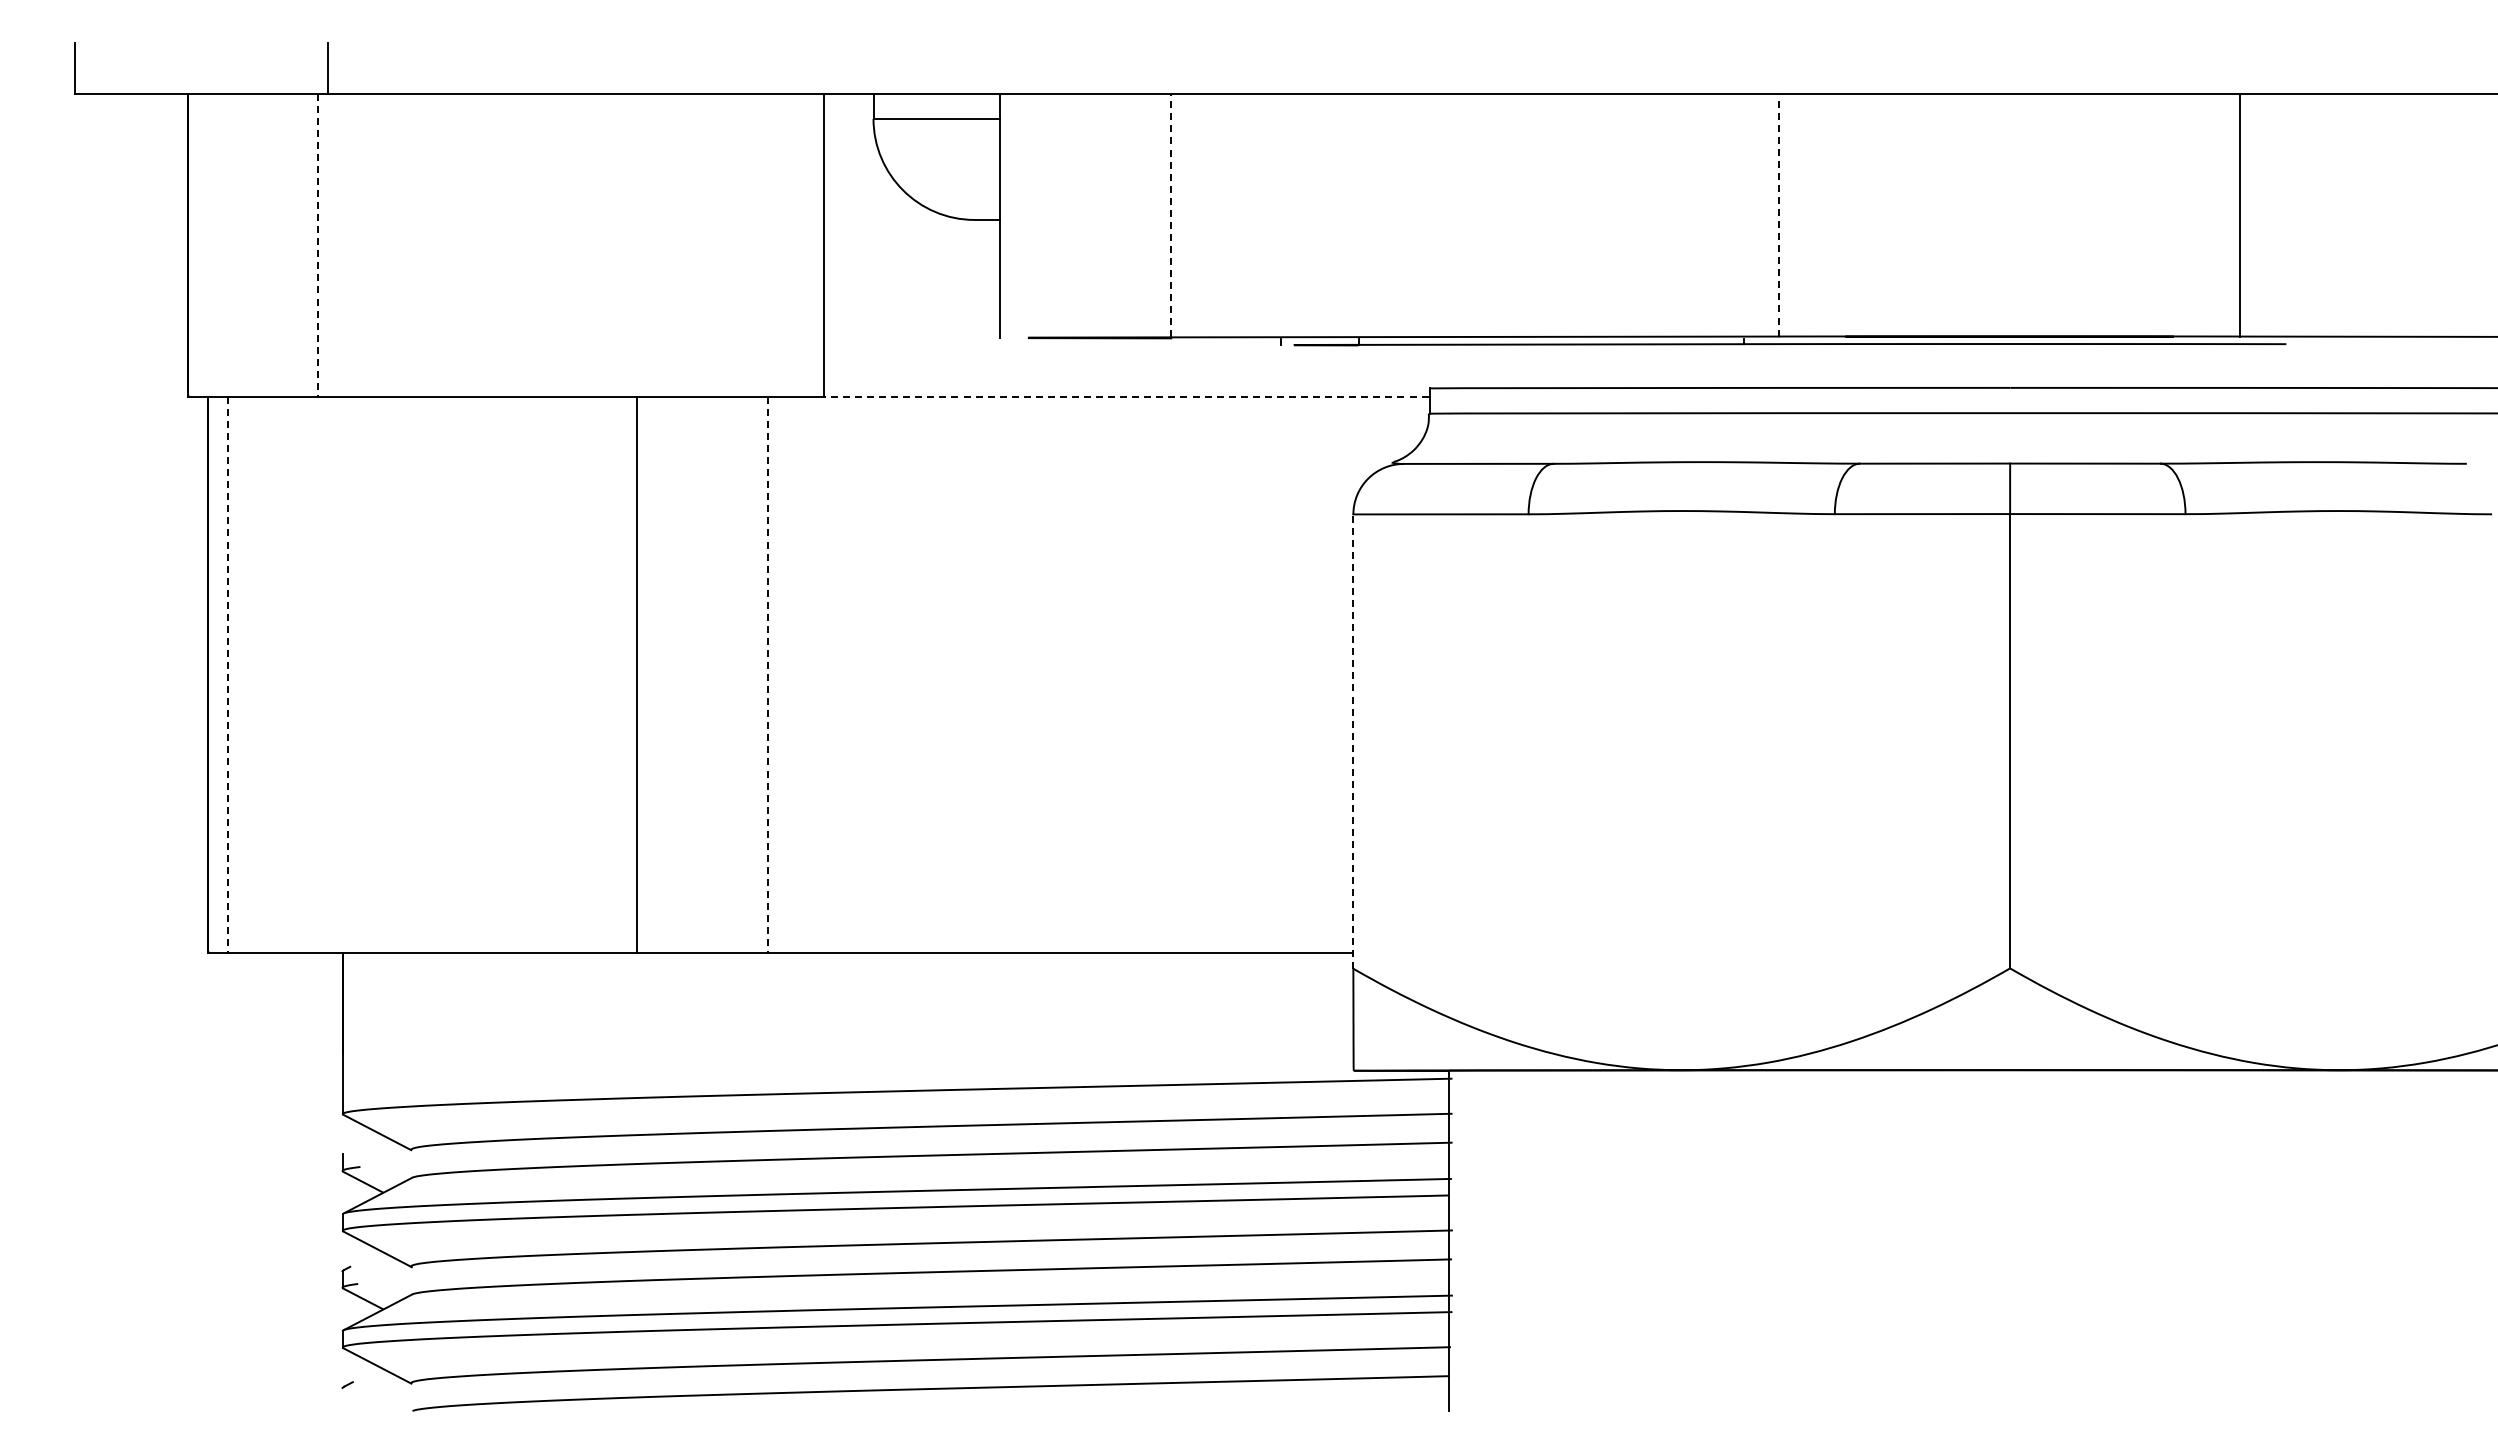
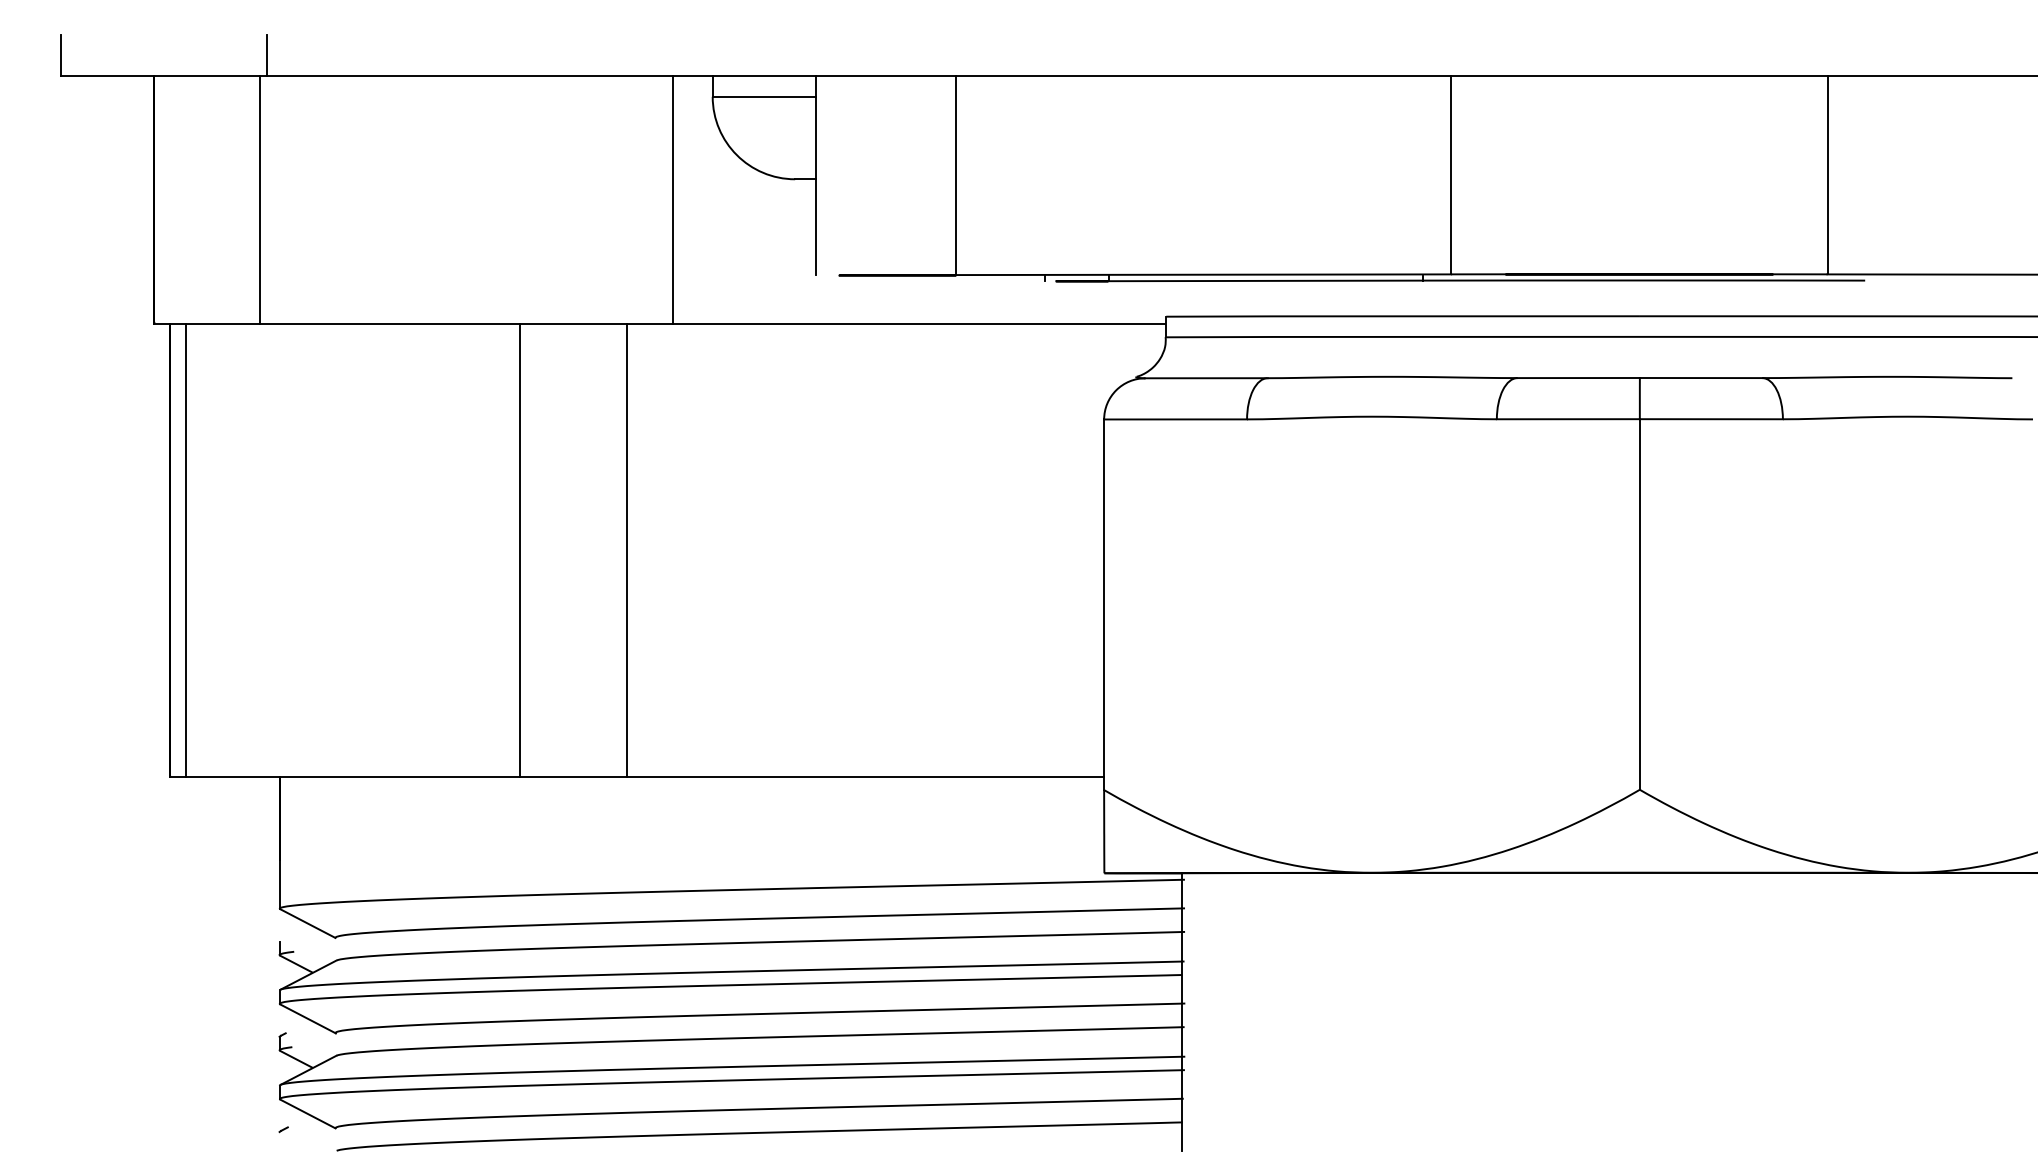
line: (1778, 214) -> (1450, 174), dashed -> solid
line: (1171, 215) -> (955, 175), dashed -> solid
line: (318, 245) -> (259, 200), dashed -> solid
line: (1125, 396) -> (918, 323), dashed -> solid
line: (228, 674) -> (186, 550), dashed -> solid
line: (768, 674) -> (627, 550), dashed -> solid
line: (1353, 741) -> (1104, 604), dashed -> solid

